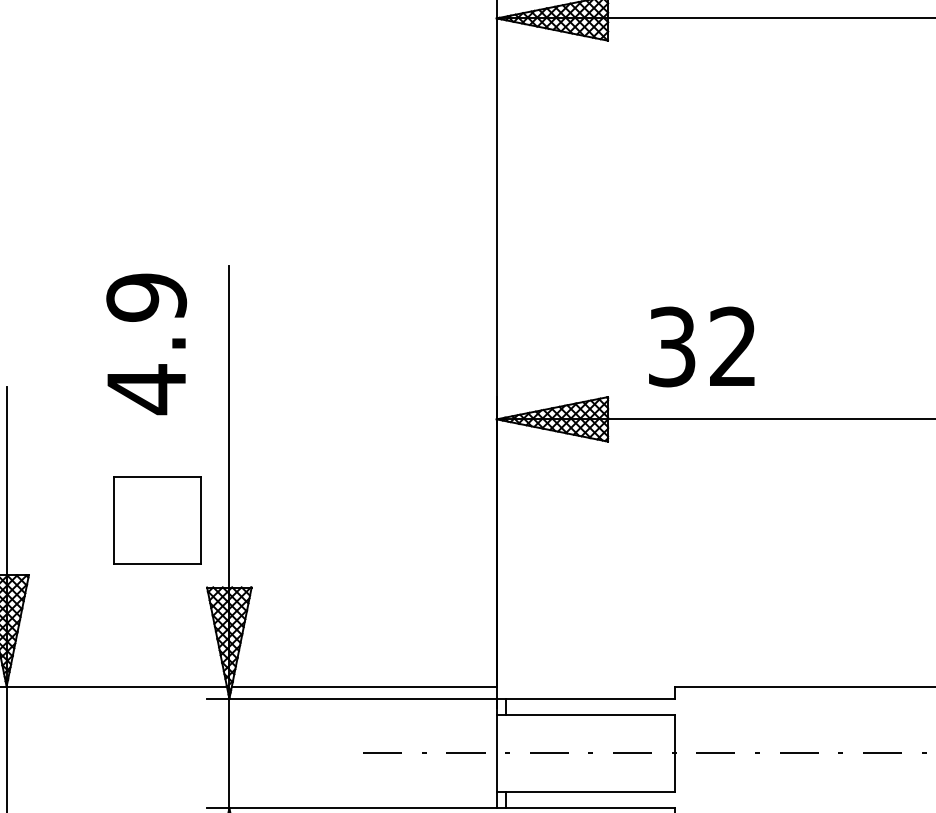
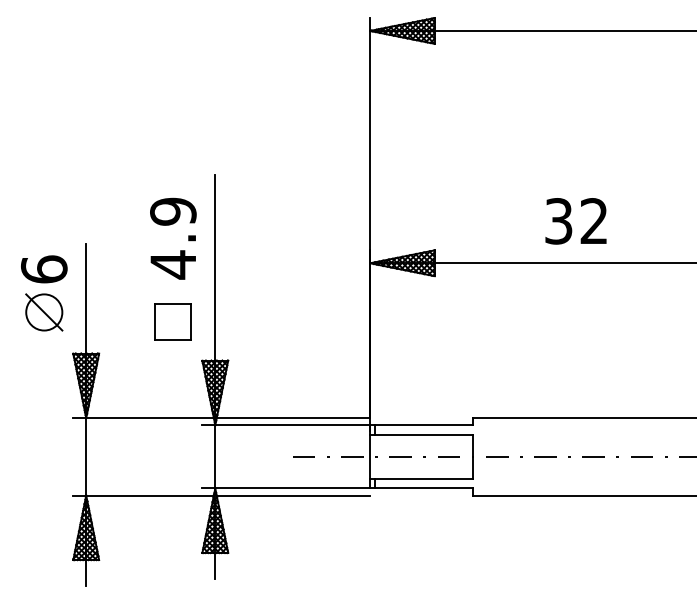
text: (146, 343) -> (173, 238), moved
text: (700, 347) -> (575, 221), moved
part: (155, 519) -> (172, 321), size x0.71

